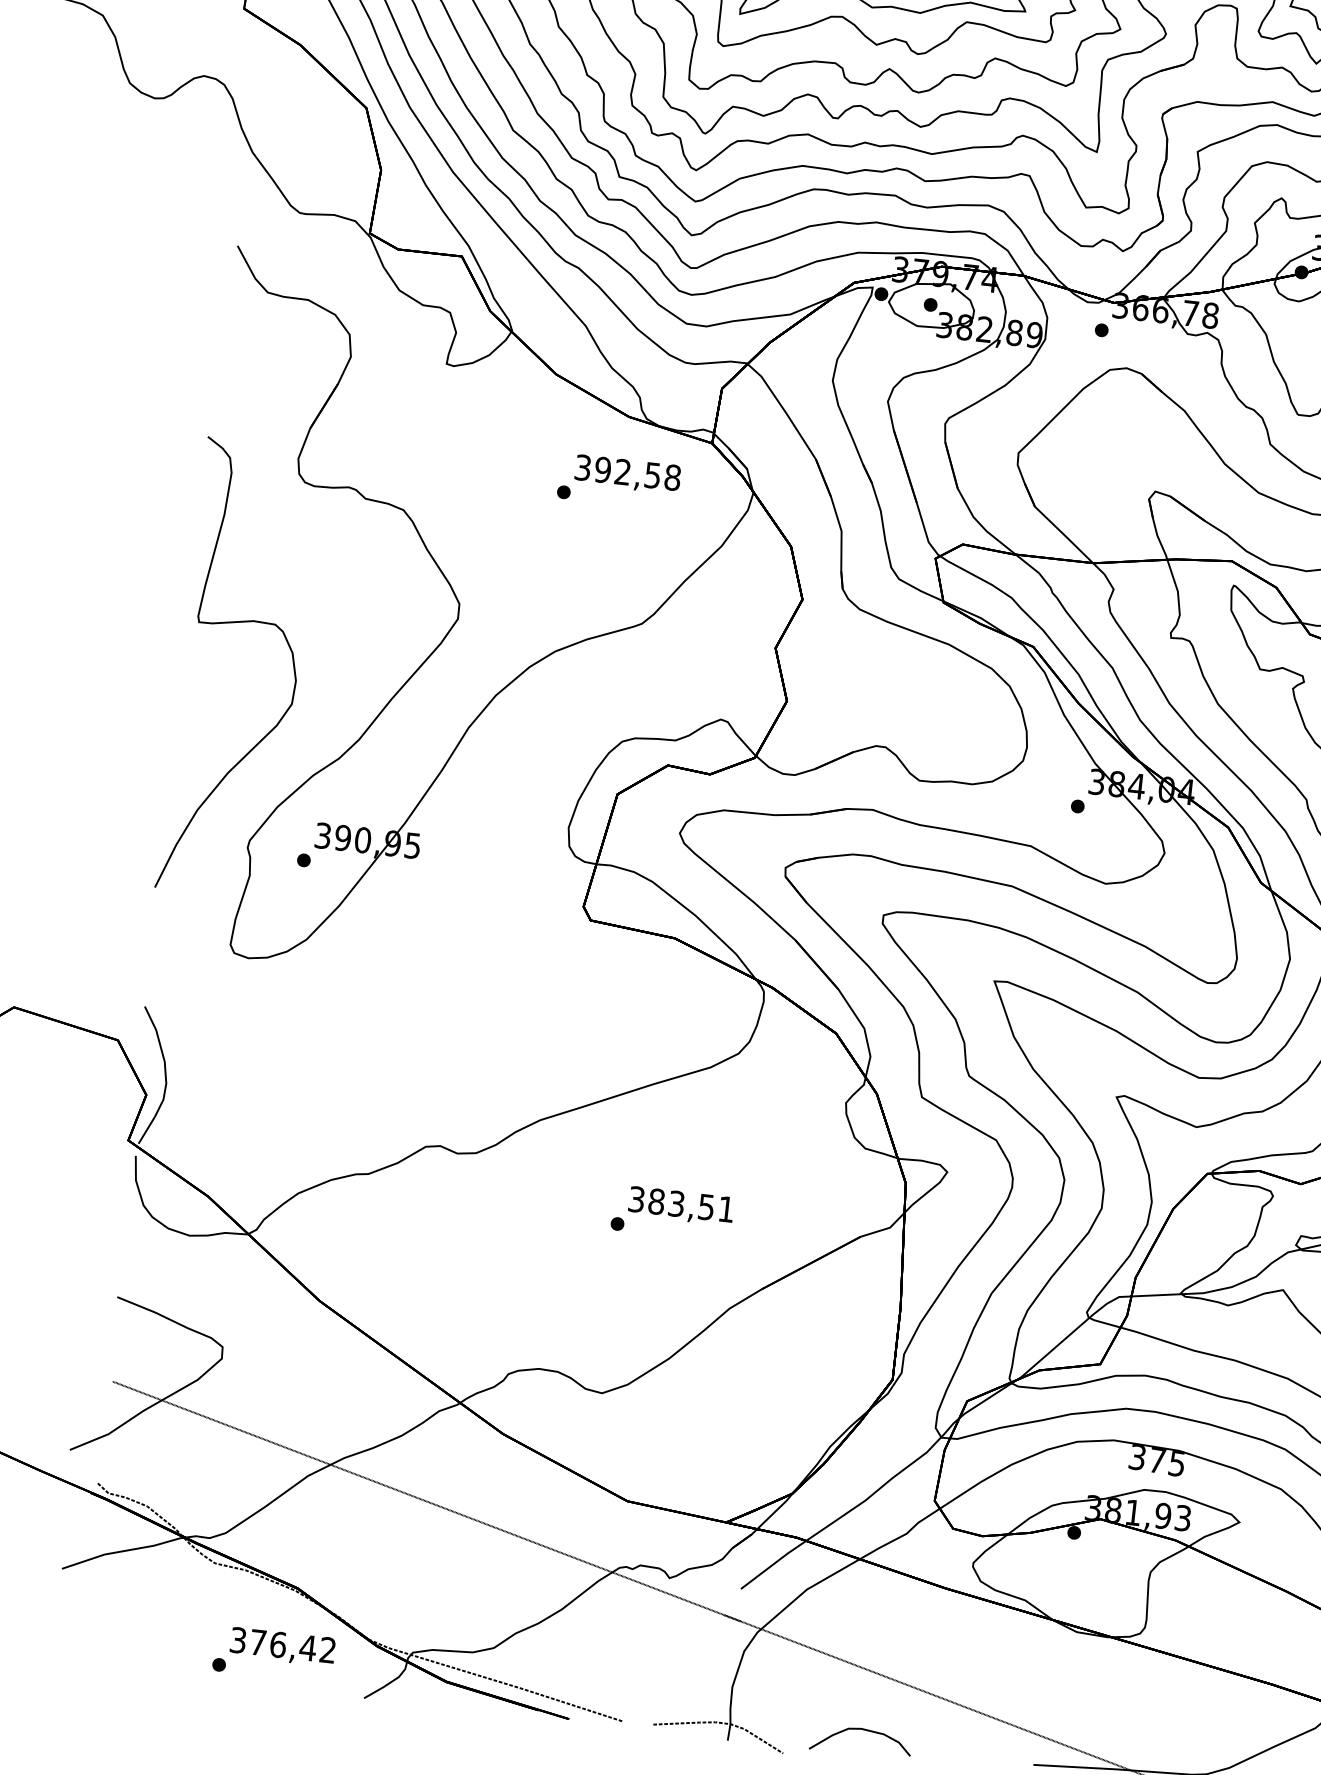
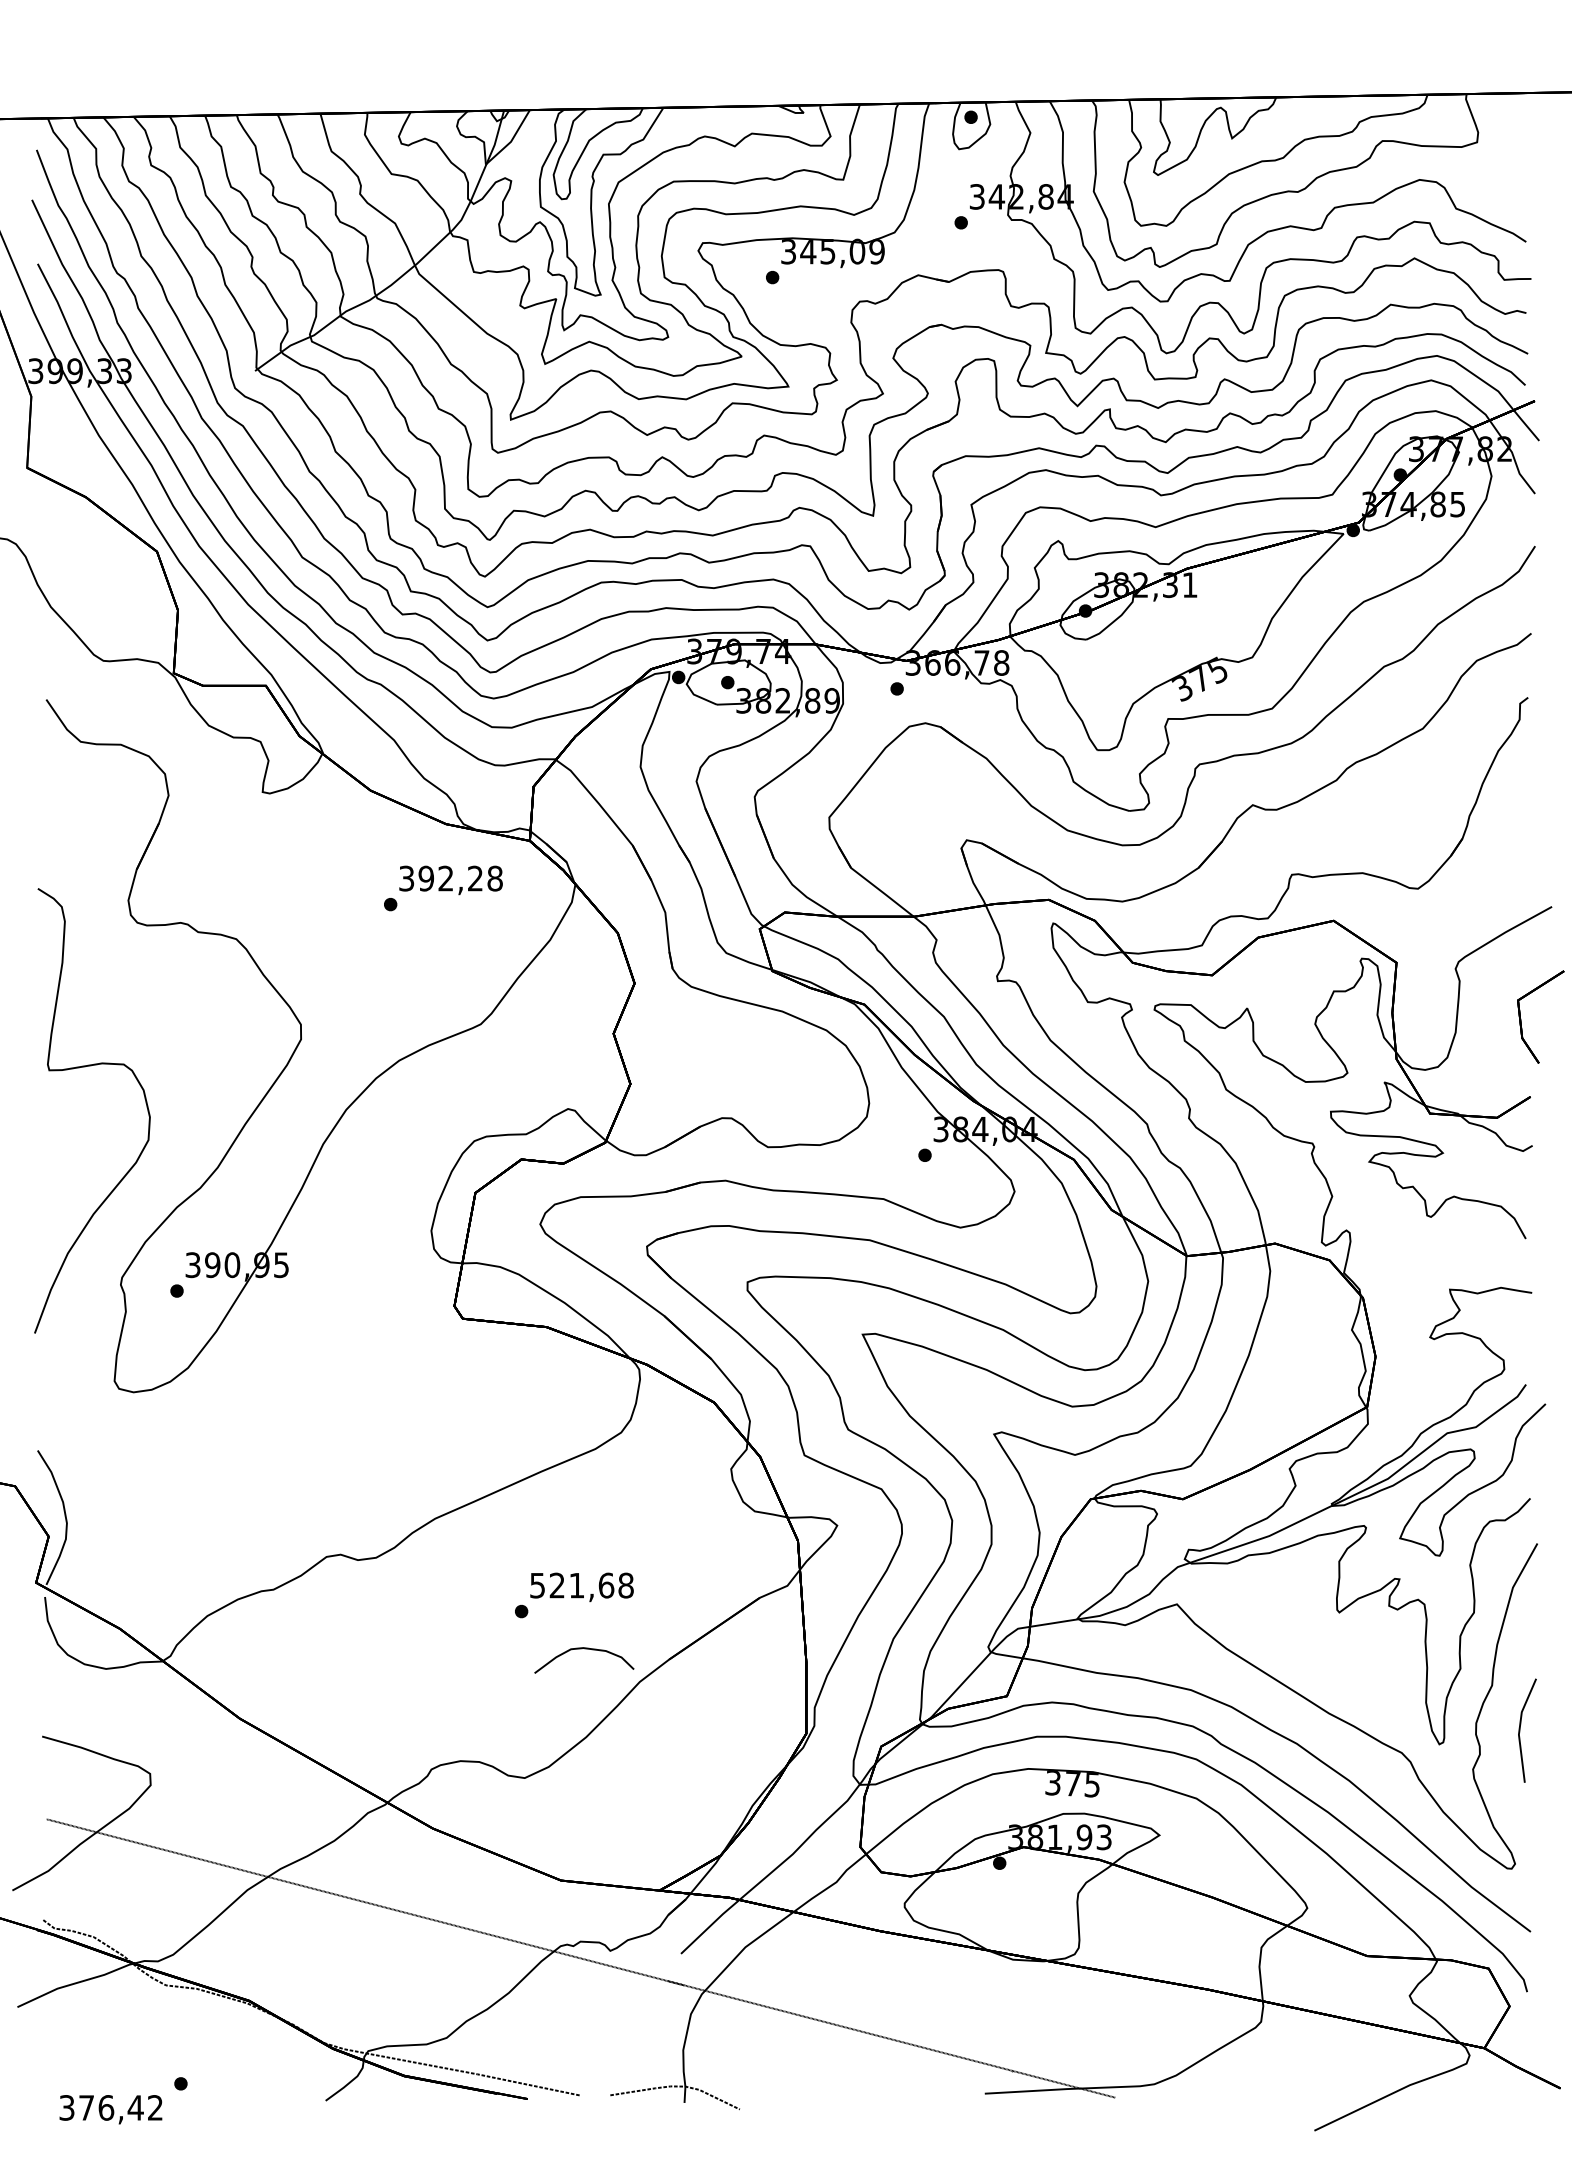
text: (652, 475) -> (475, 878), 392,58 -> 392,28
text: (682, 1204) -> (582, 1585), 383,51 -> 521,68
text: (282, 1646) -> (110, 2109), moved
curve: (862, 1730) -> (584, 1649), moved

